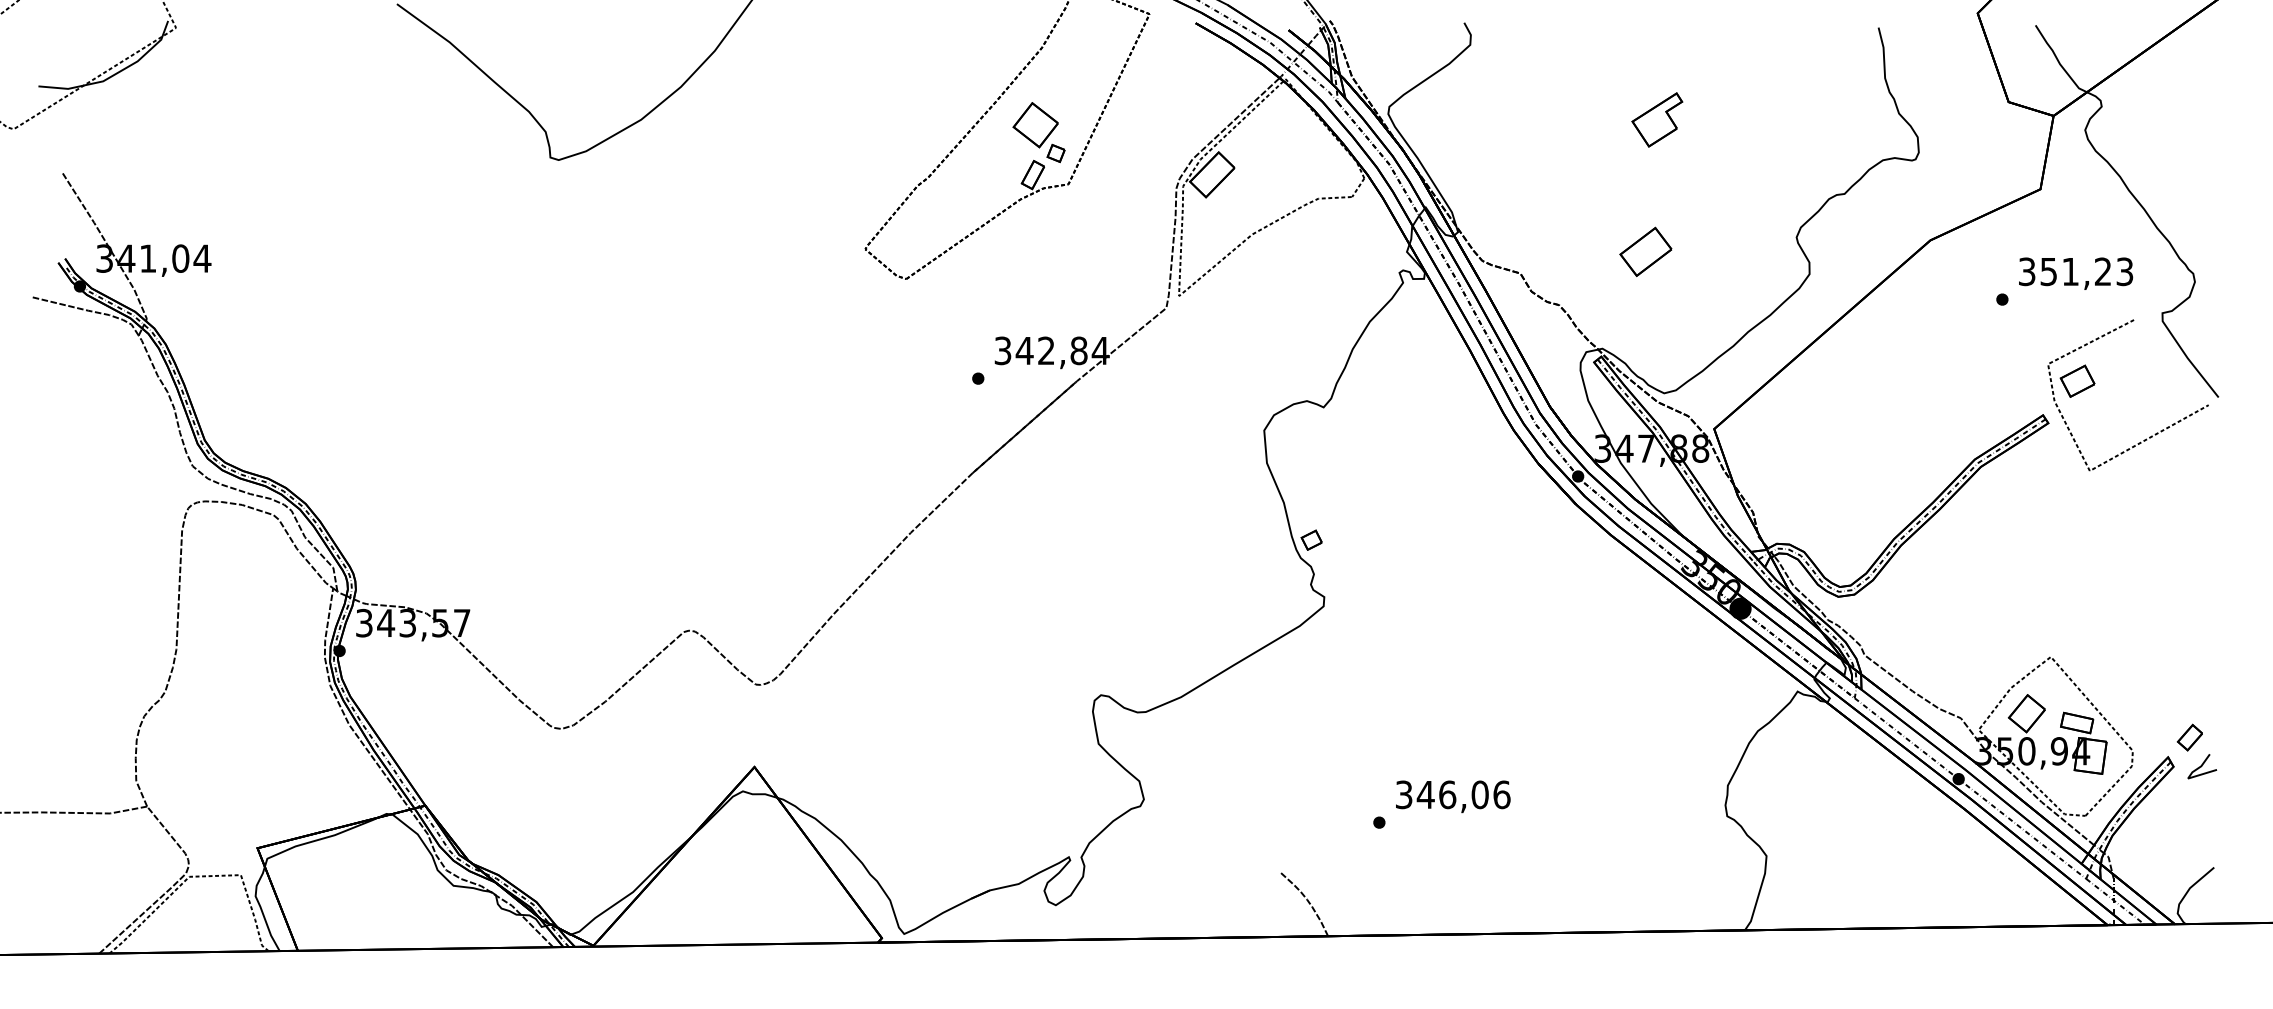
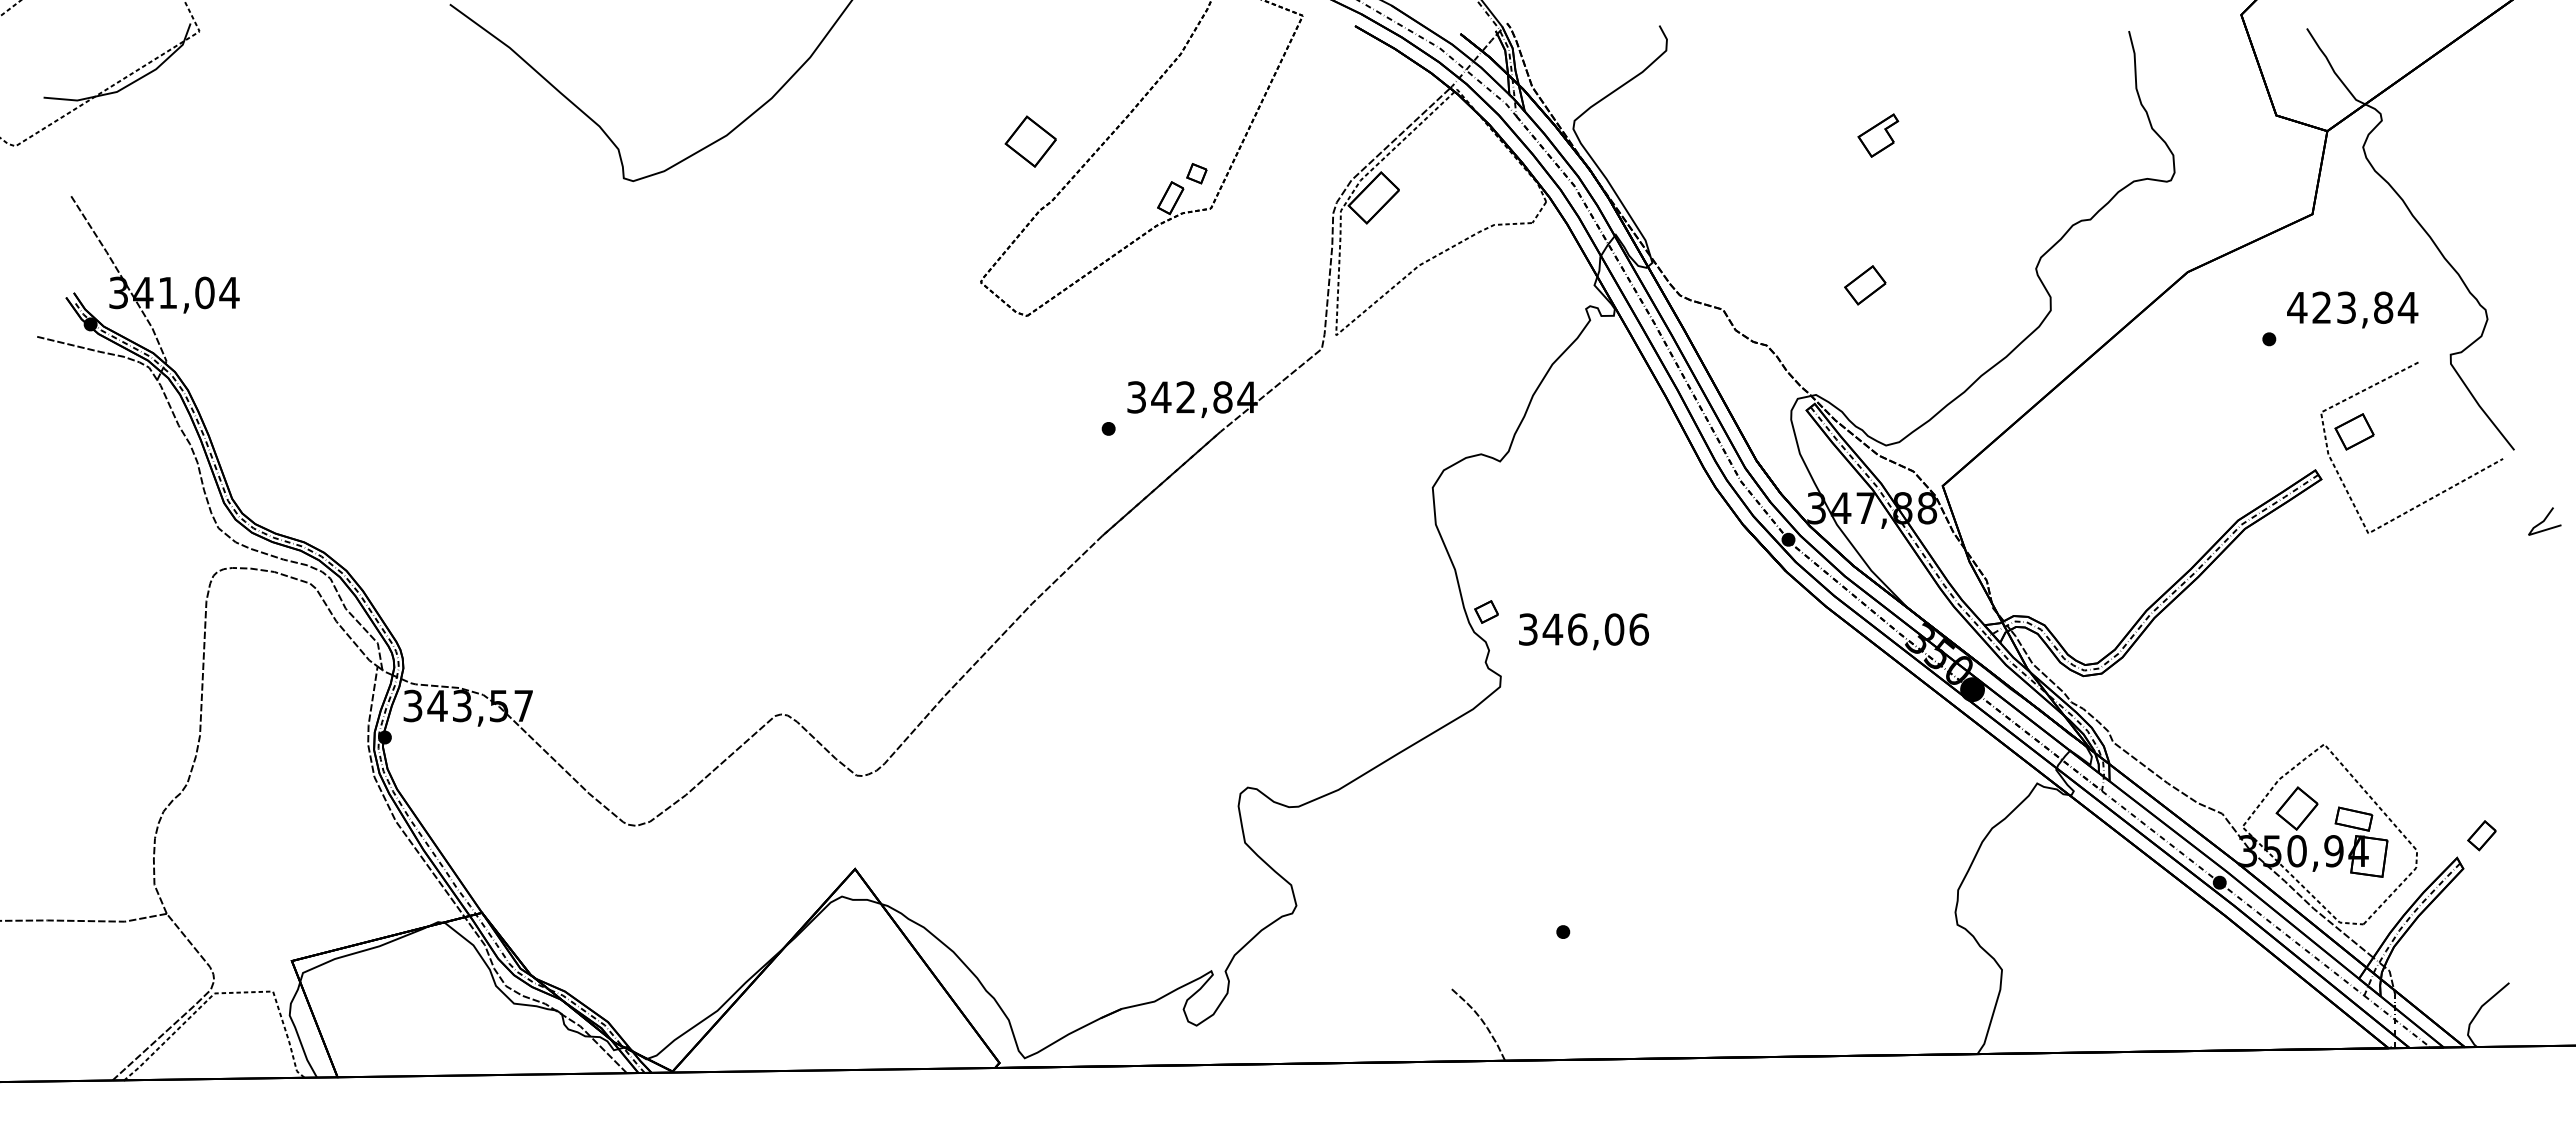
part: (1657, 119) -> (1878, 135), size x0.7
part: (1035, 125) -> (1030, 141), moved
part: (1646, 252) -> (1865, 285), size x0.7
text: (2075, 271) -> (2352, 307), 351,23 -> 423,84
line: (2201, 766) -> (2544, 521), moved
text: (1452, 796) -> (1583, 631), moved

